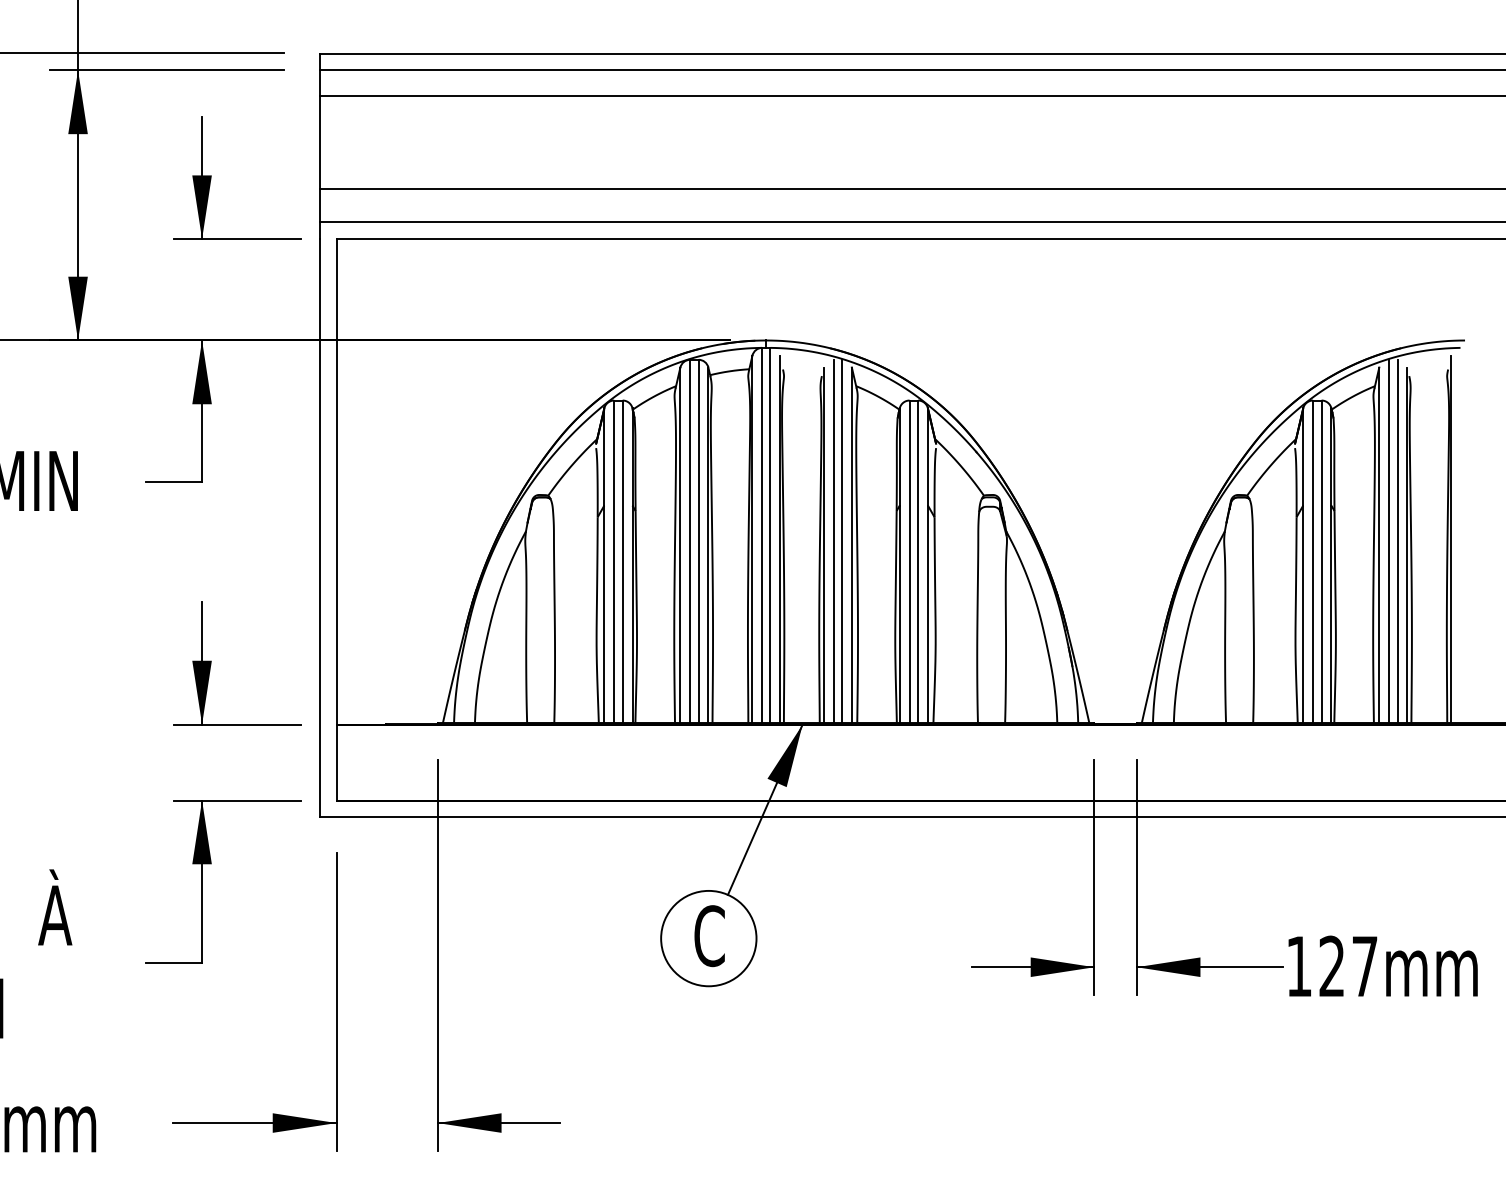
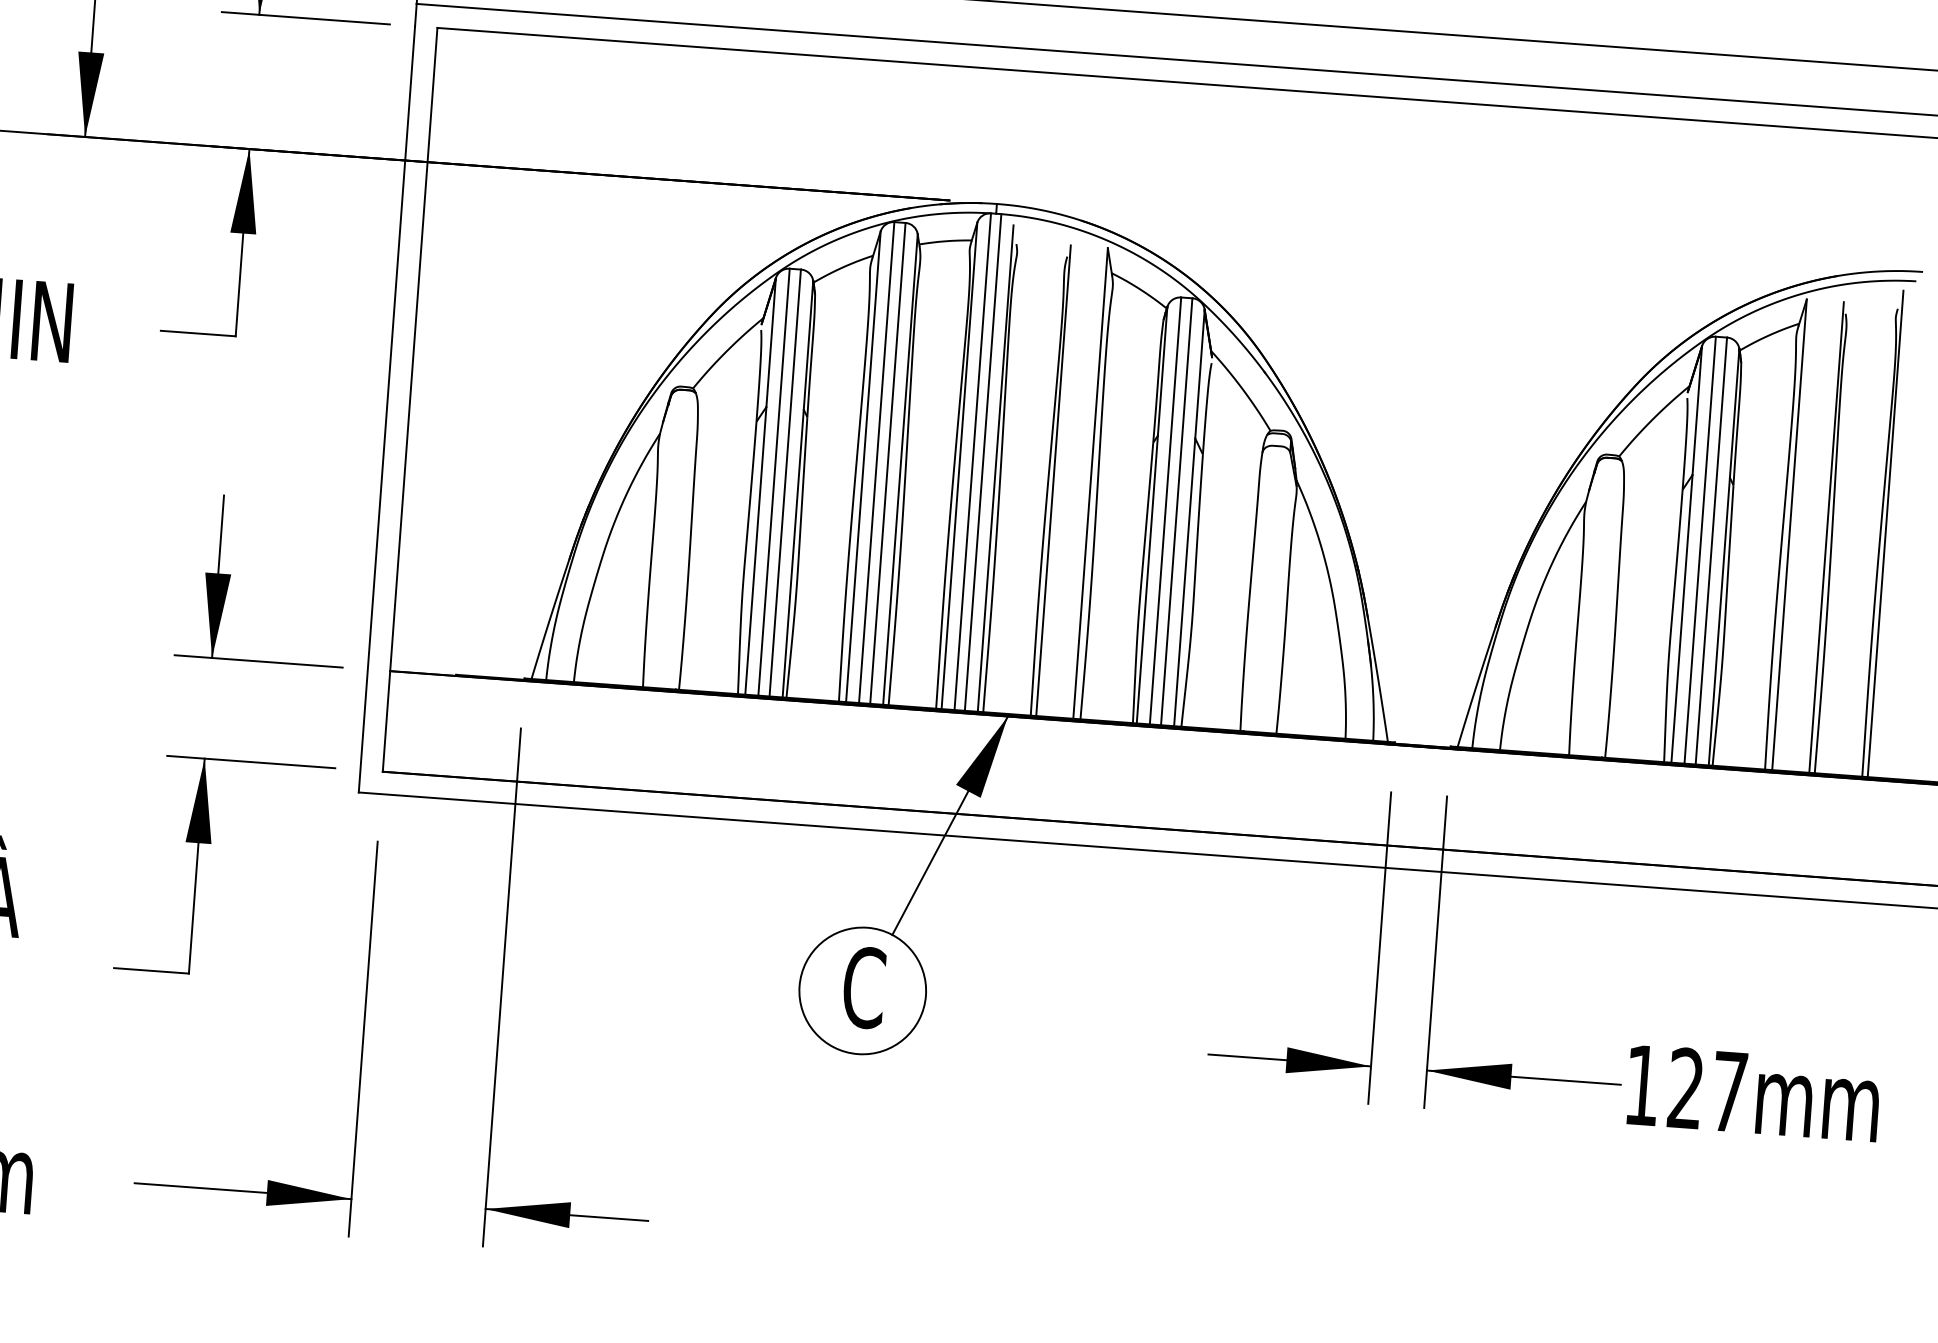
line: (833, 540) -> (1066, 475), removed
line: (842, 540) -> (1078, 476), removed
line: (1389, 540) -> (1803, 529), removed
line: (1397, 540) -> (1814, 530), removed

